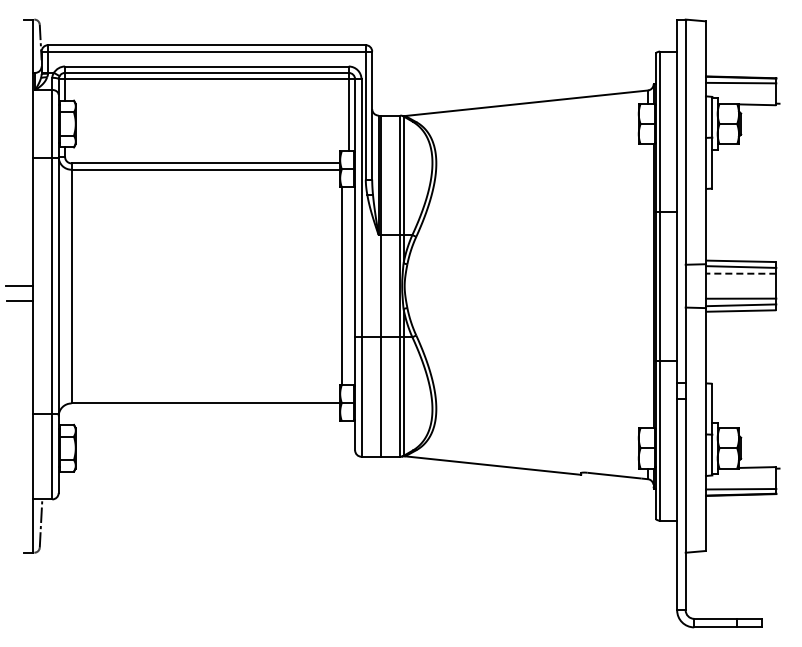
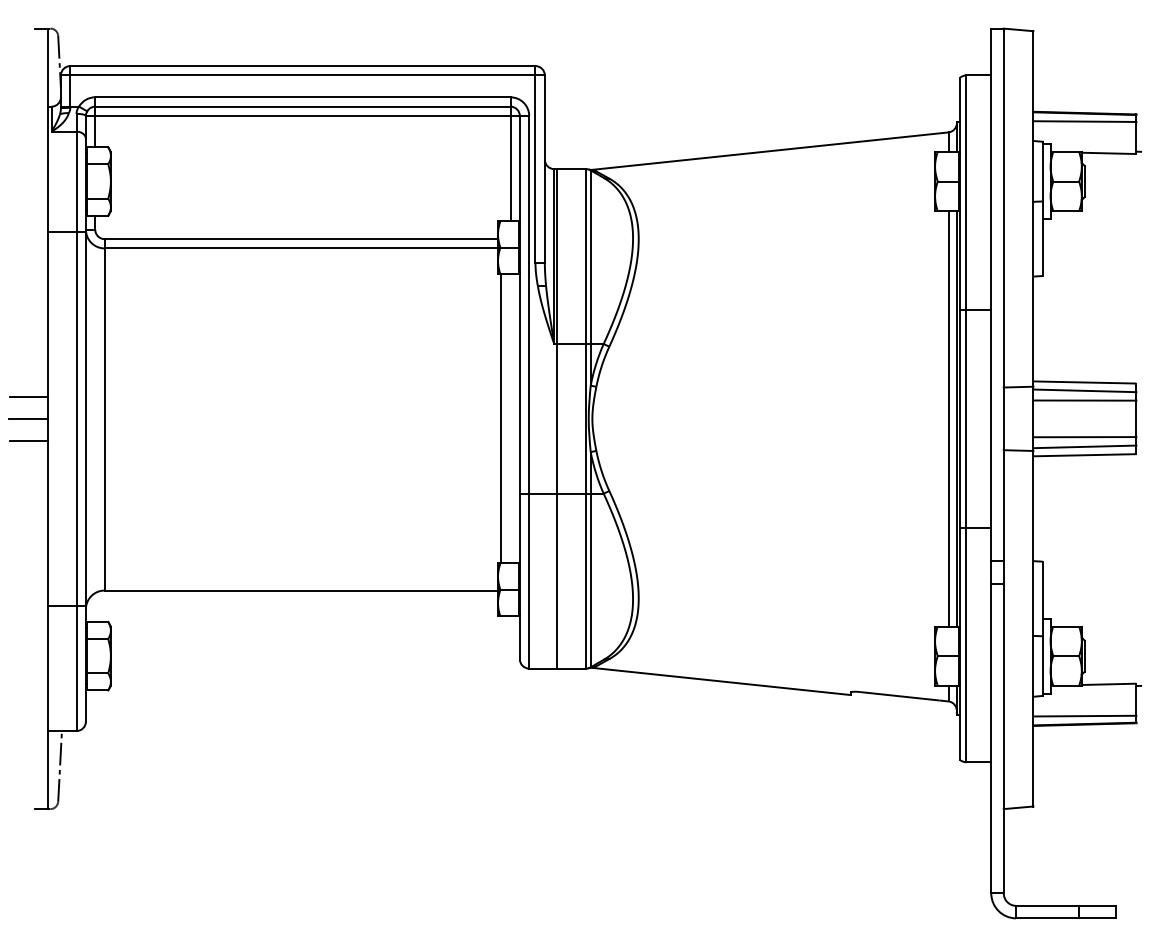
line: (20, 271) -> (29, 397), added
line: (740, 273) -> (1083, 400), dashed -> solid
line: (647, 286) -> (947, 419), added

